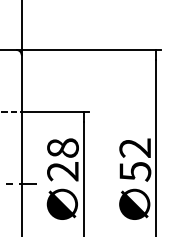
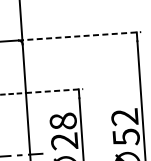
line: (89, 50) -> (80, 36), solid -> dashed
line: (55, 111) -> (54, 90), solid -> dashed

